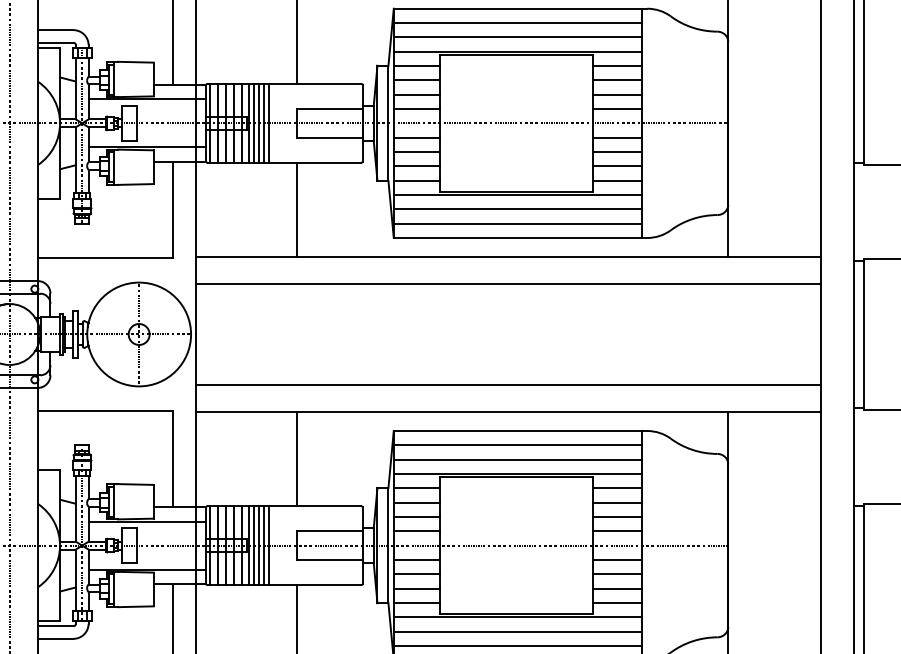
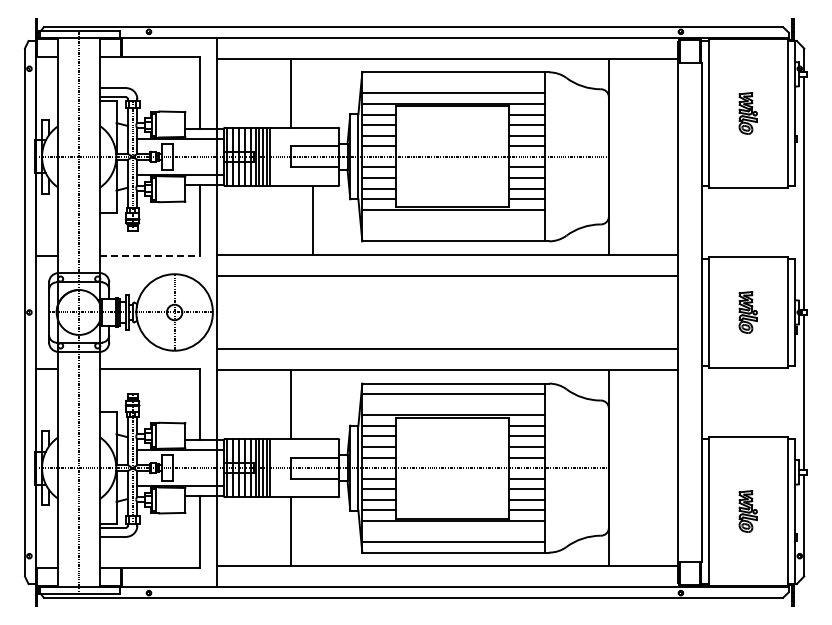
line: (517, 22) -> (453, 82), removed
line: (296, 209) -> (312, 220), moved
line: (517, 209) -> (453, 220), removed
line: (517, 223) -> (453, 230), removed
line: (106, 258) -> (150, 256), solid -> dashed
line: (517, 459) -> (453, 404), removed
line: (517, 631) -> (453, 531), removed

